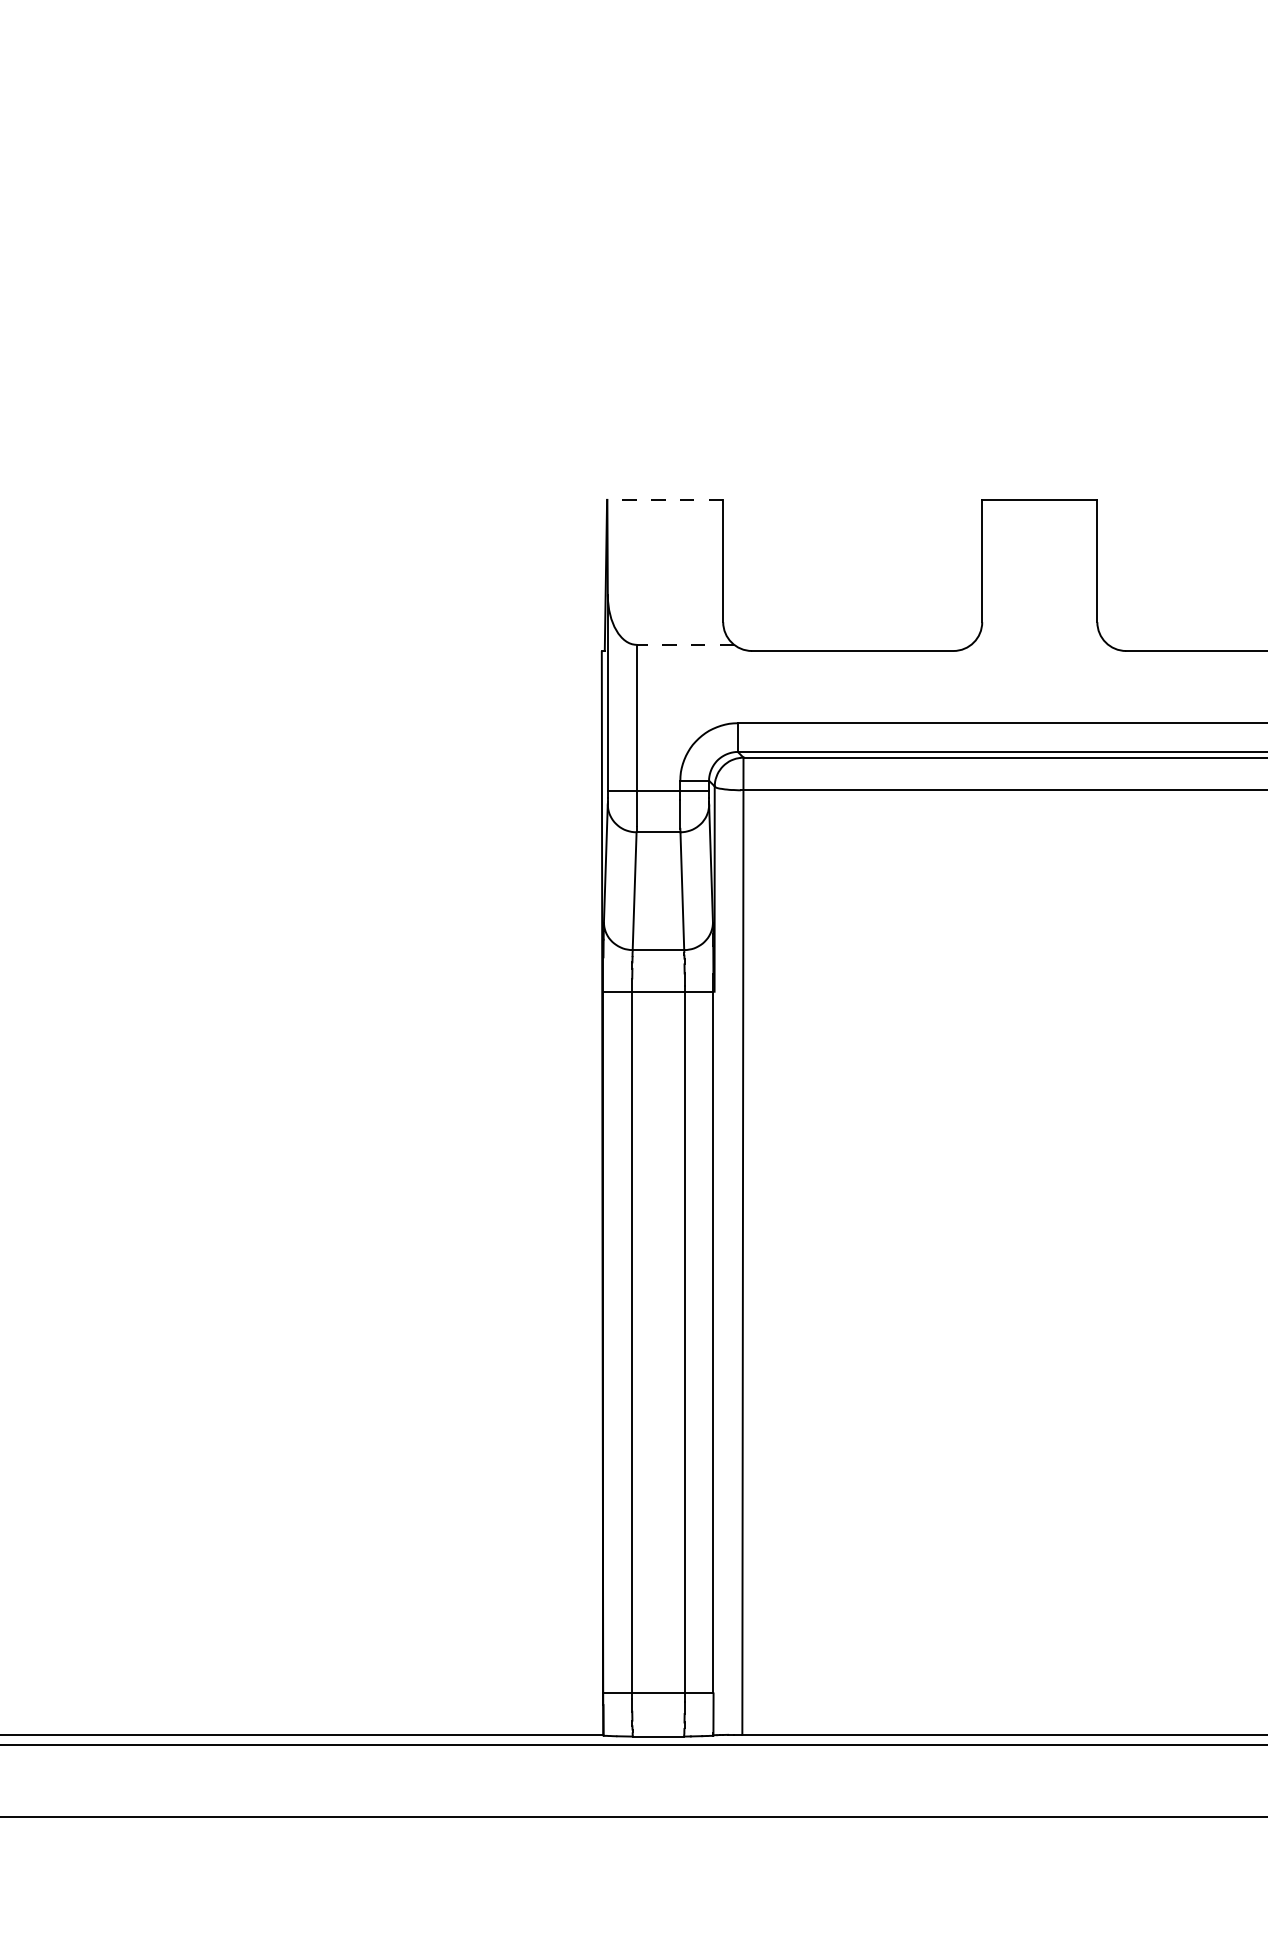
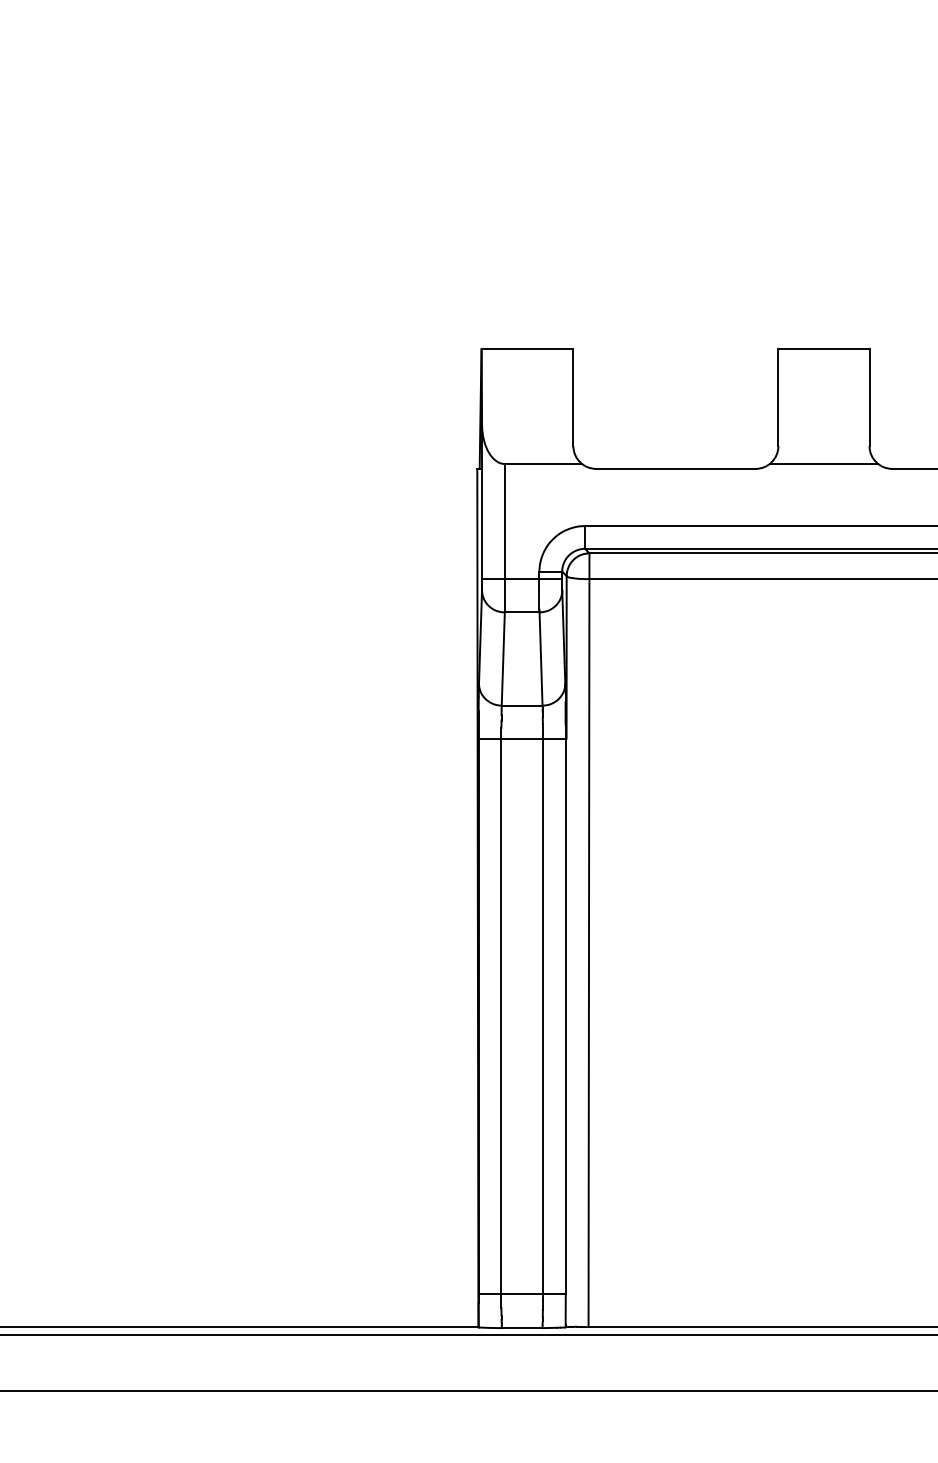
line: (665, 499) -> (527, 348), dashed -> solid
line: (685, 644) -> (543, 463), dashed -> solid
line: (1039, 644) -> (823, 463), added

